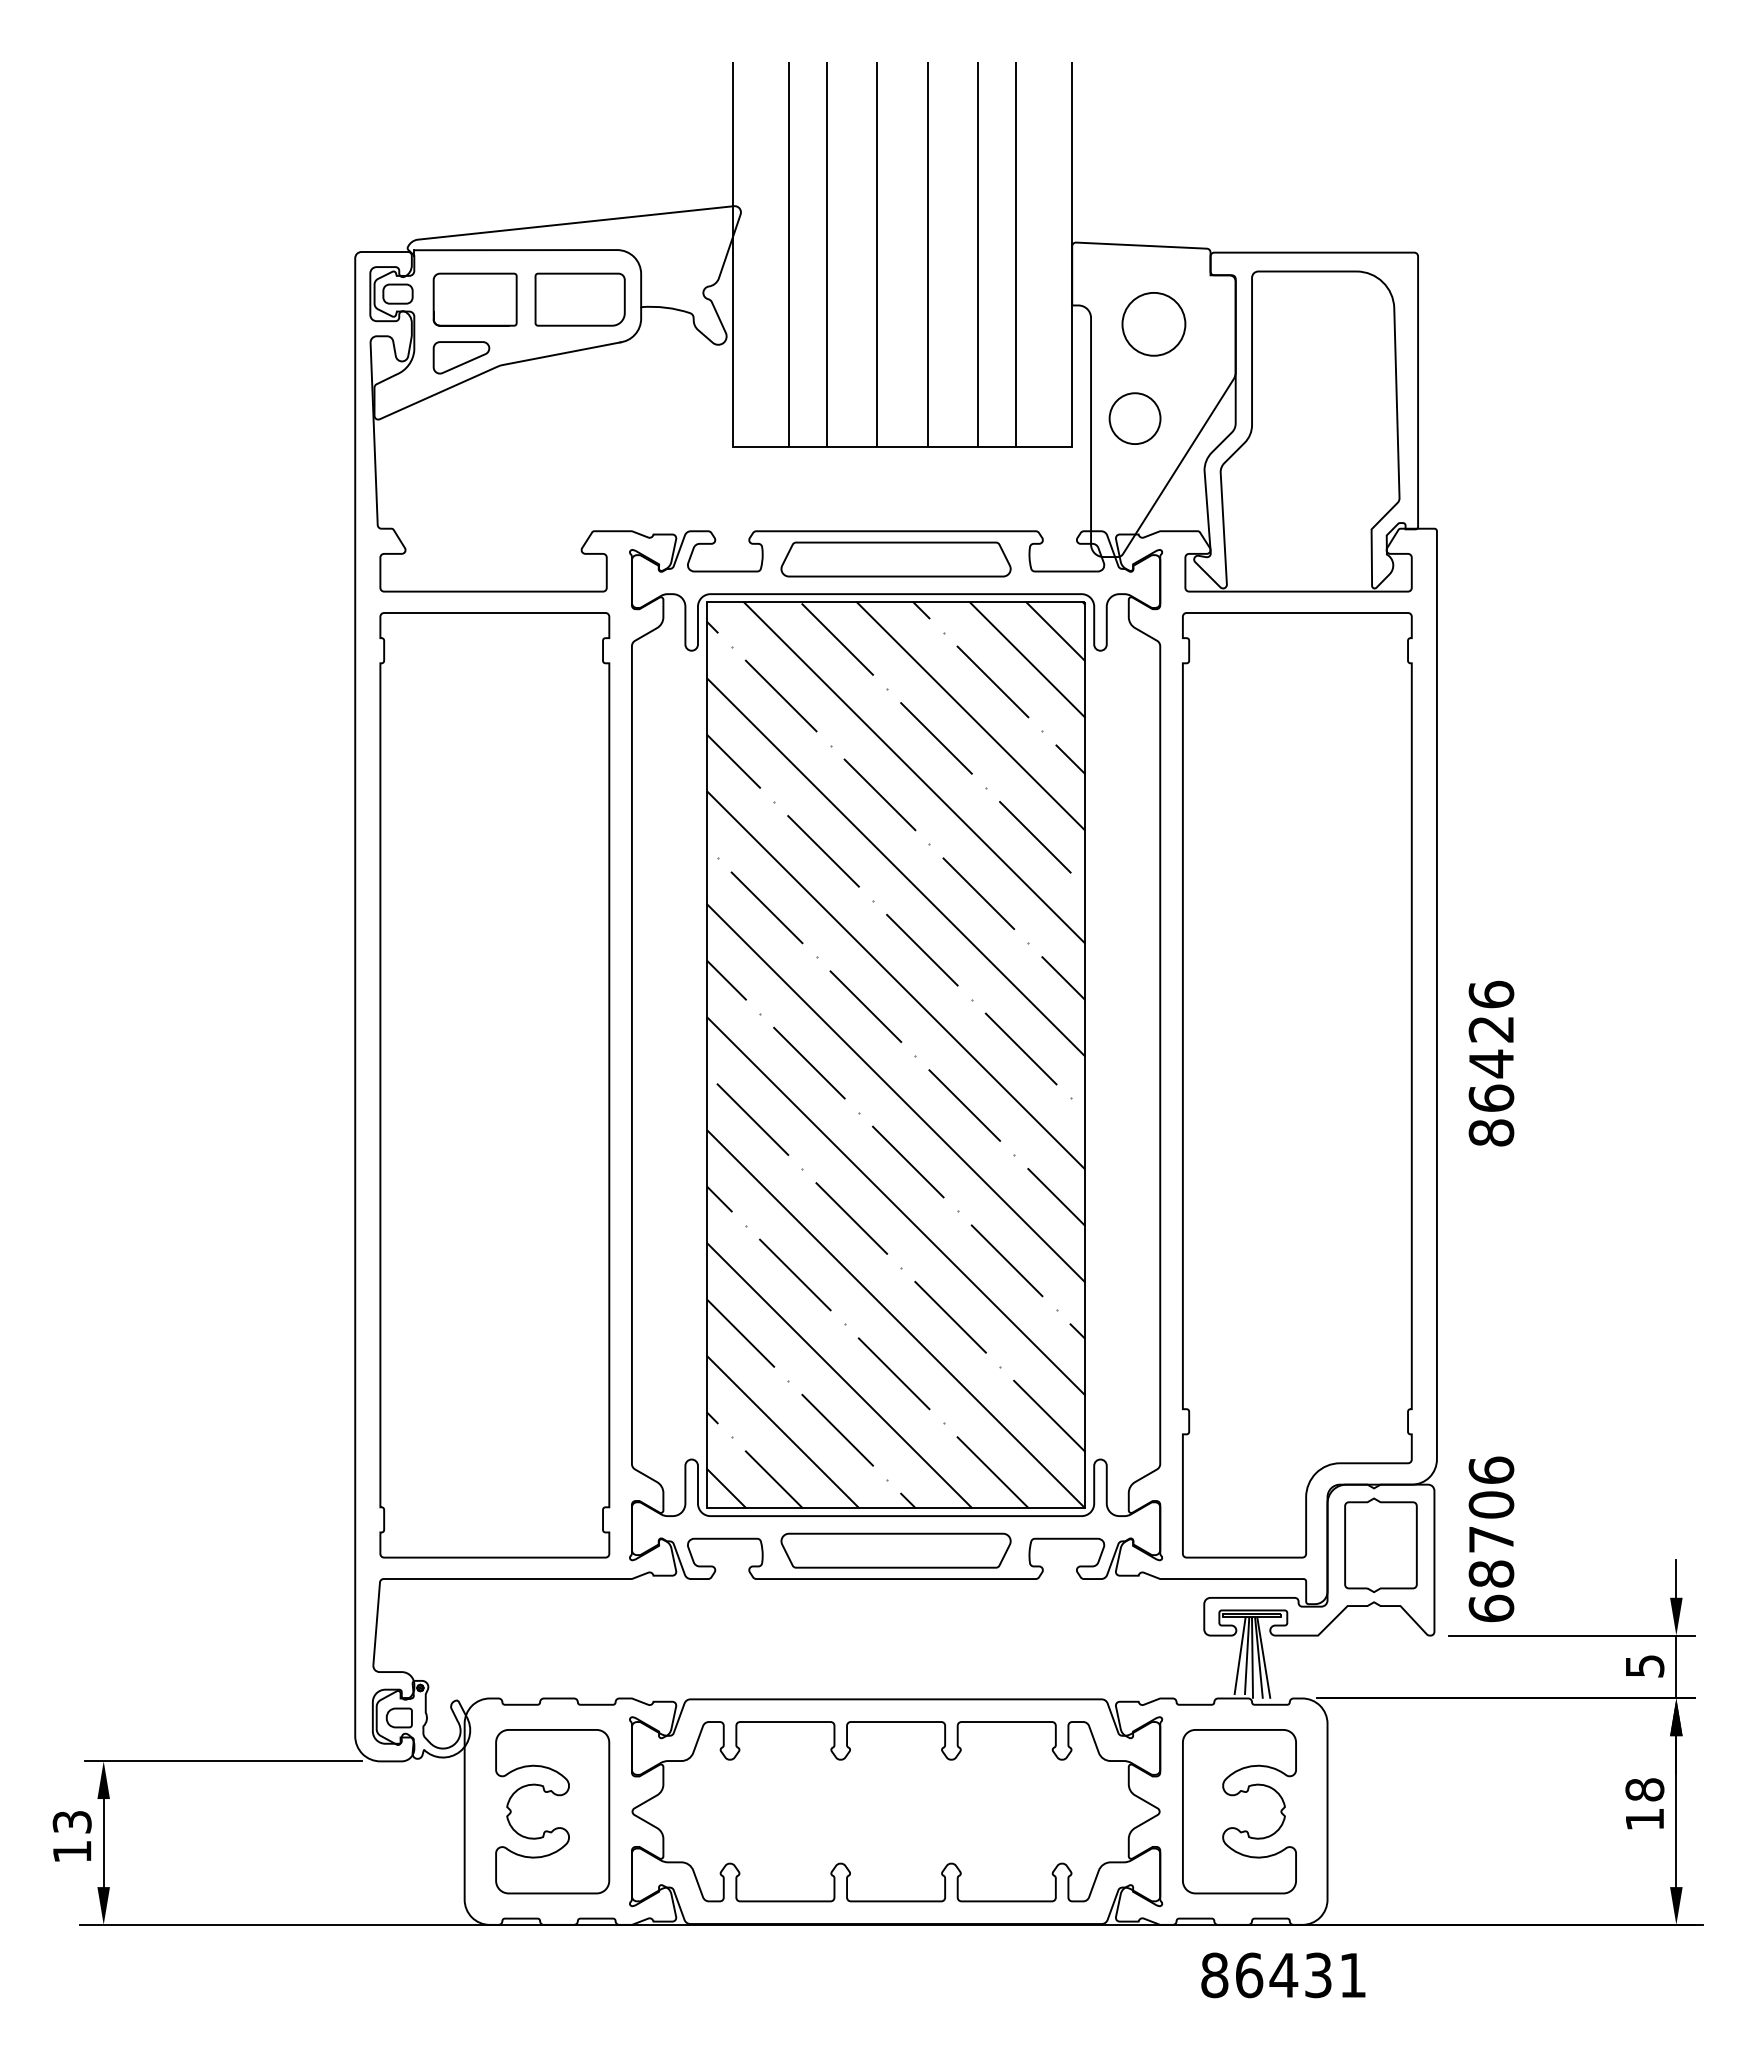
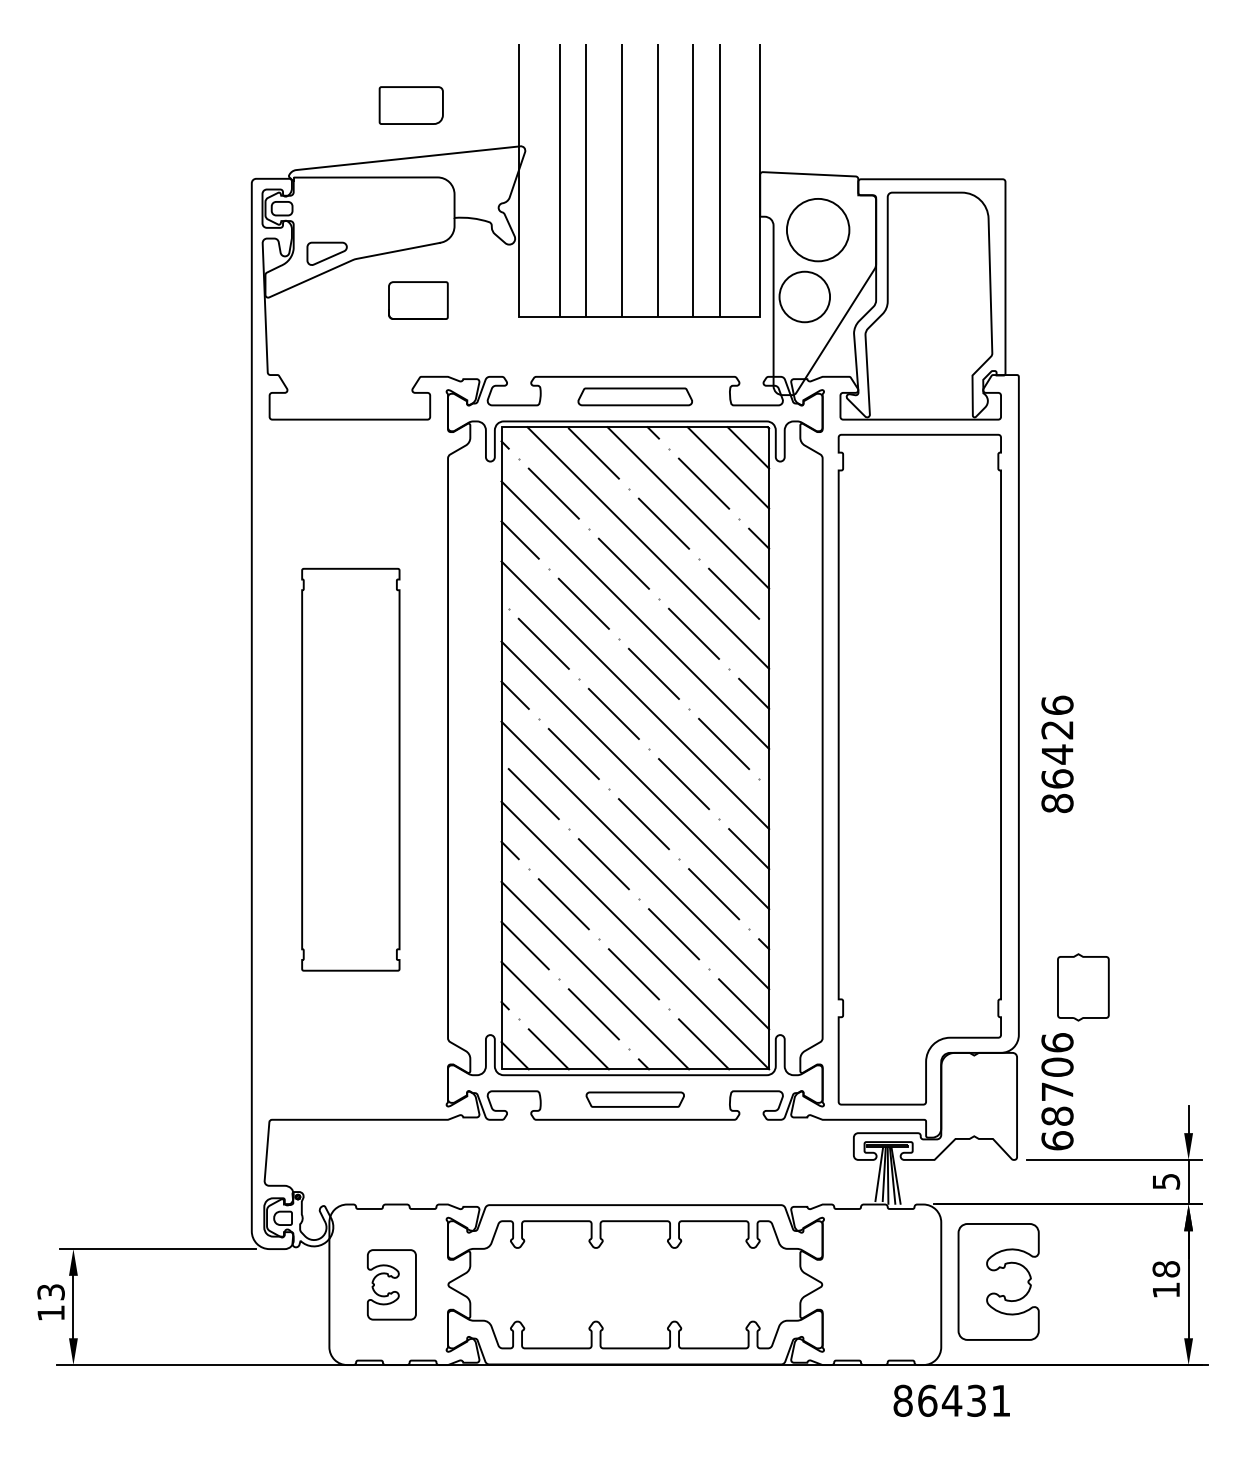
part: (474, 299) -> (417, 300), moved
part: (579, 299) -> (410, 105), moved
circle: (1153, 323) -> (817, 229), size x1.4
circle: (1134, 418) -> (804, 296), size x1.4
part: (895, 559) -> (634, 396), size x0.7
part: (494, 1085) -> (350, 769), size x0.6
part: (1380, 1544) -> (1083, 986), moved
part: (895, 1550) -> (634, 1099), size x0.6
part: (552, 1811) -> (391, 1284), size x0.6
part: (1239, 1811) -> (998, 1281), moved
text: (1283, 1975) -> (951, 1400), moved

